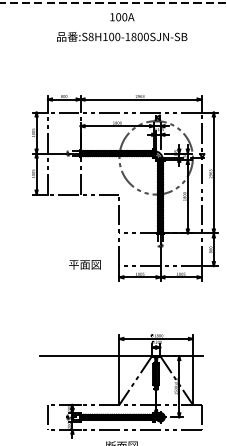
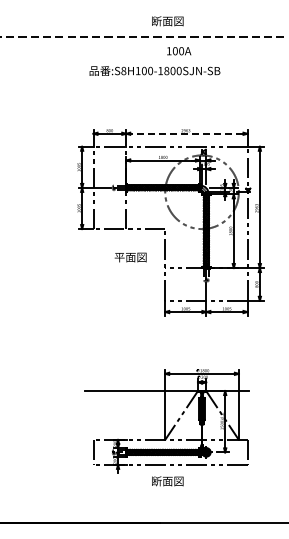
text: (122, 17) -> (179, 51), moved
text: (121, 36) -> (154, 70), moved
line: (140, 99) -> (186, 133), solid -> dashed
text: (84, 264) -> (130, 257), moved

